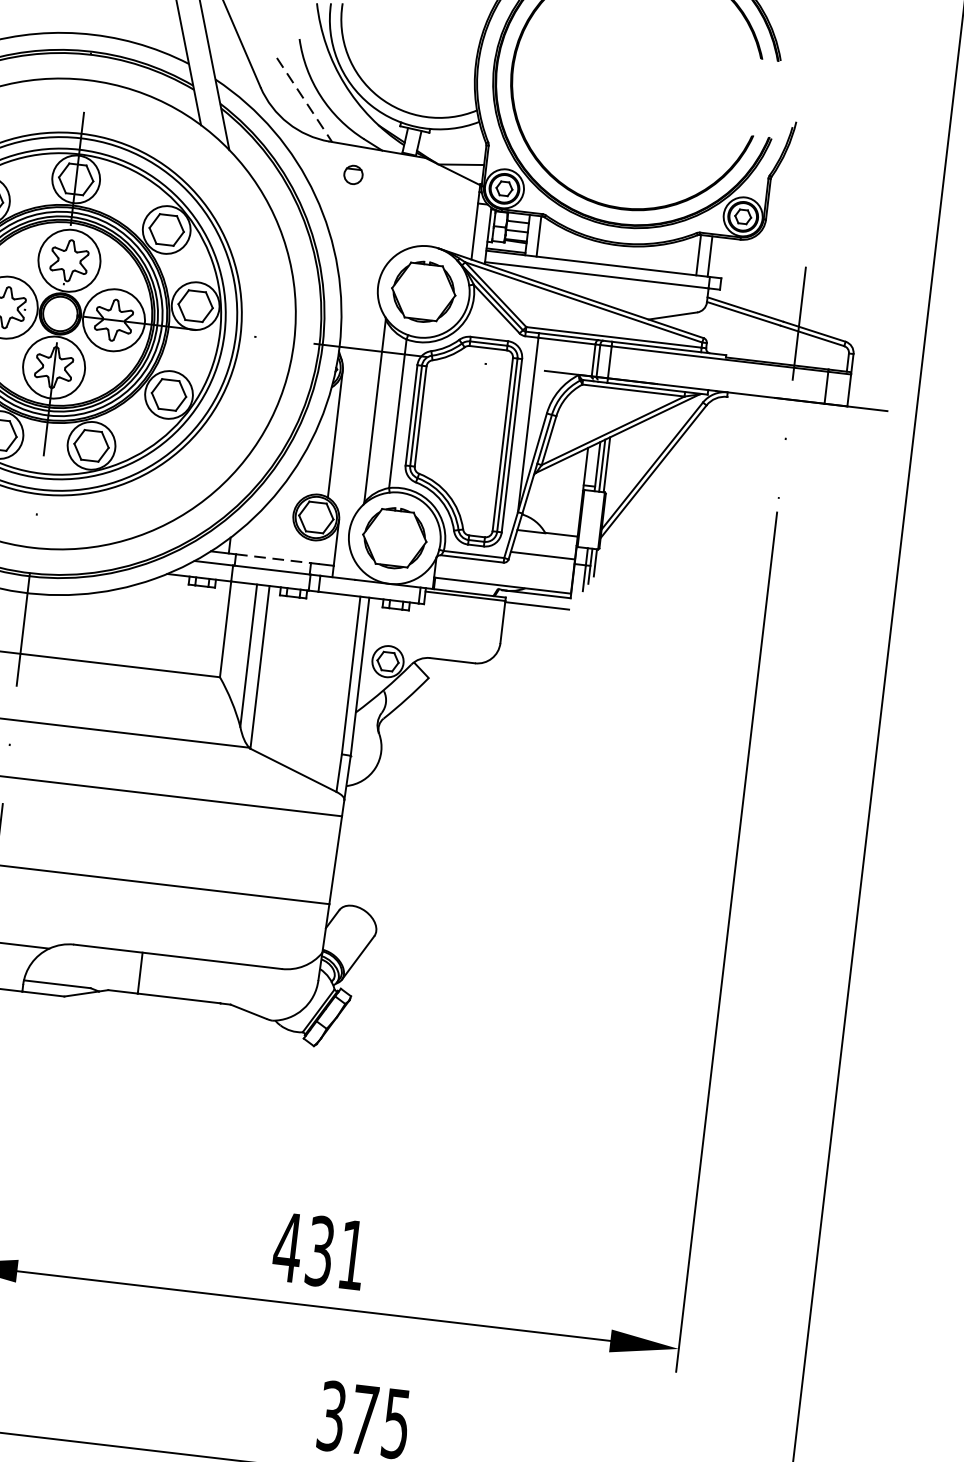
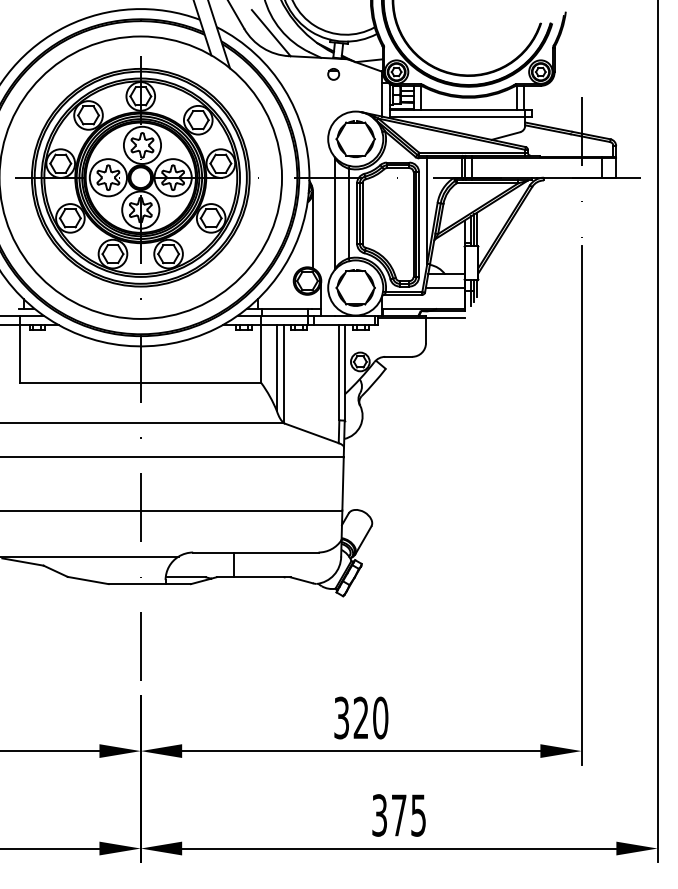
line: (304, 100) -> (271, 33), dashed -> solid
circle: (353, 175) -> (333, 74), moved
line: (272, 558) -> (284, 308), dashed -> solid
text: (319, 1250) -> (360, 717), 431 -> 320

